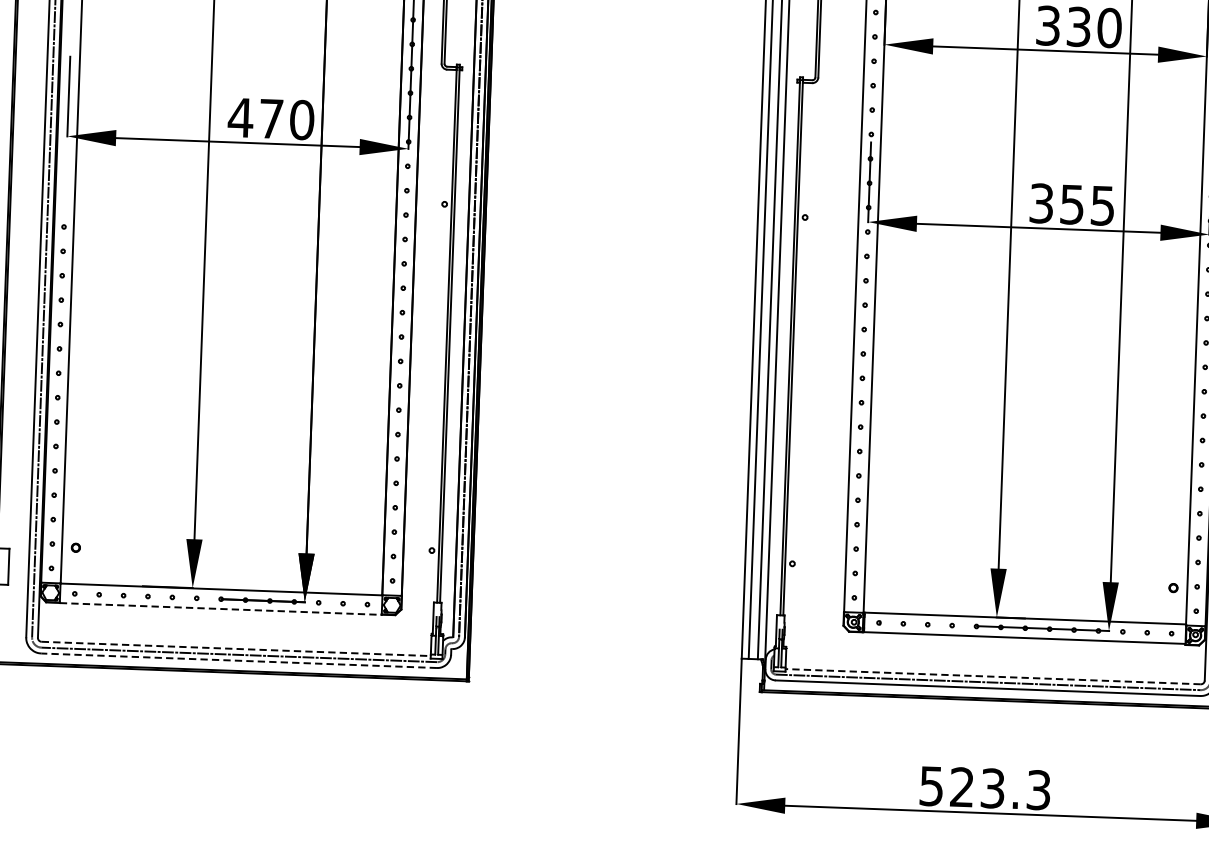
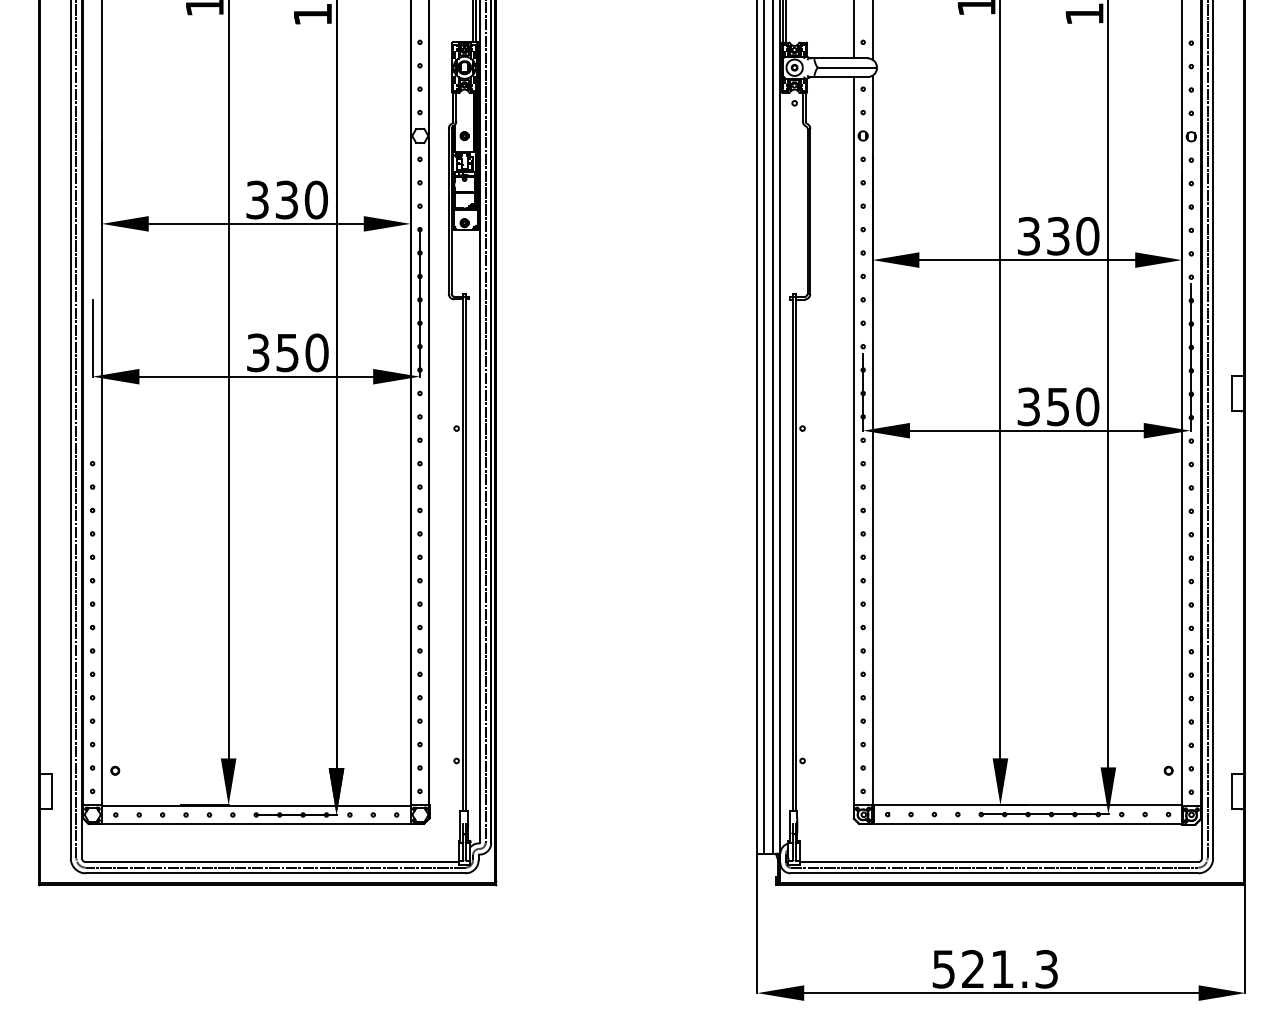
text: (254, 117) -> (271, 352), 470 -> 350
text: (1102, 205) -> (1087, 406), 355 -> 350
line: (221, 609) -> (256, 824), dashed -> solid
line: (236, 649) -> (272, 862), dashed -> solid
line: (238, 660) -> (275, 873), dashed -> solid
line: (992, 677) -> (998, 862), dashed -> solid
text: (992, 788) -> (1002, 969), 523.3 -> 521.3

